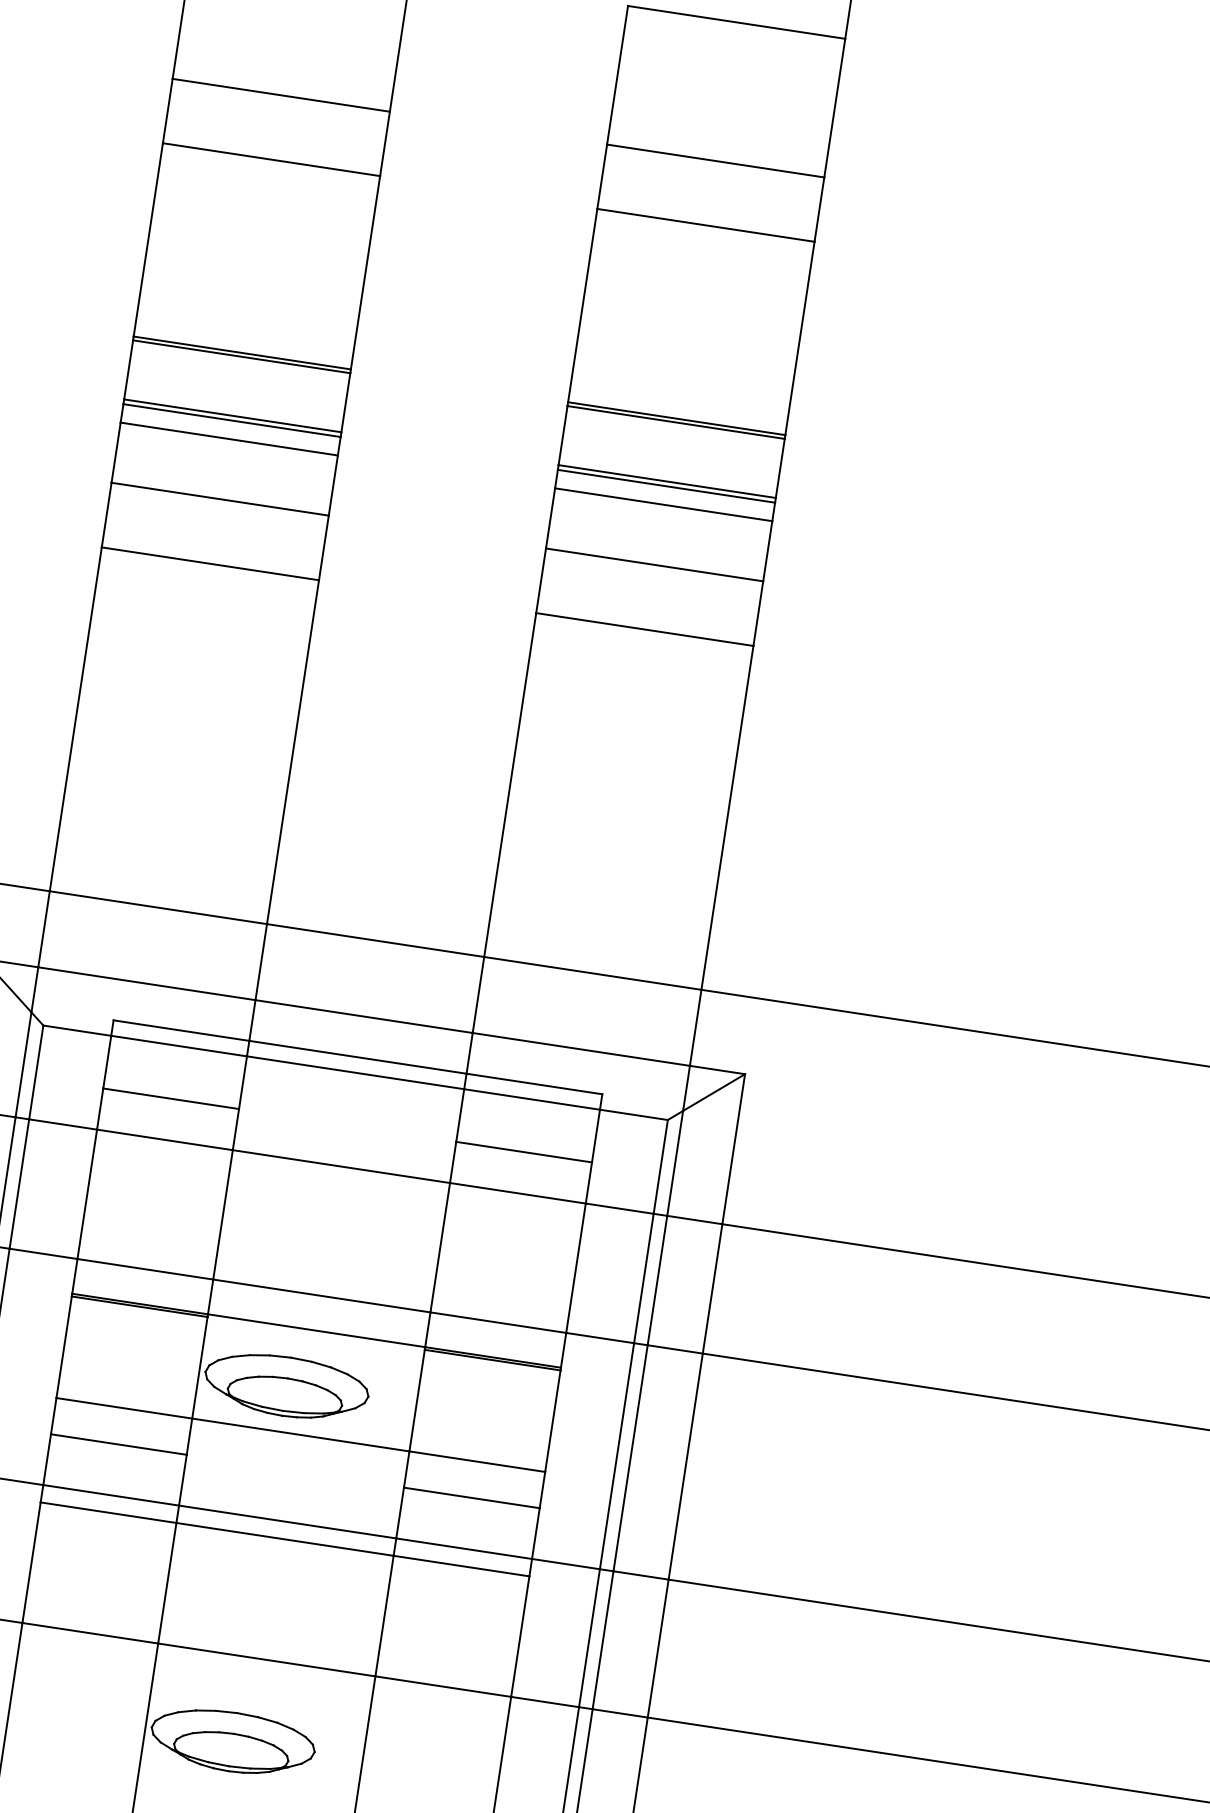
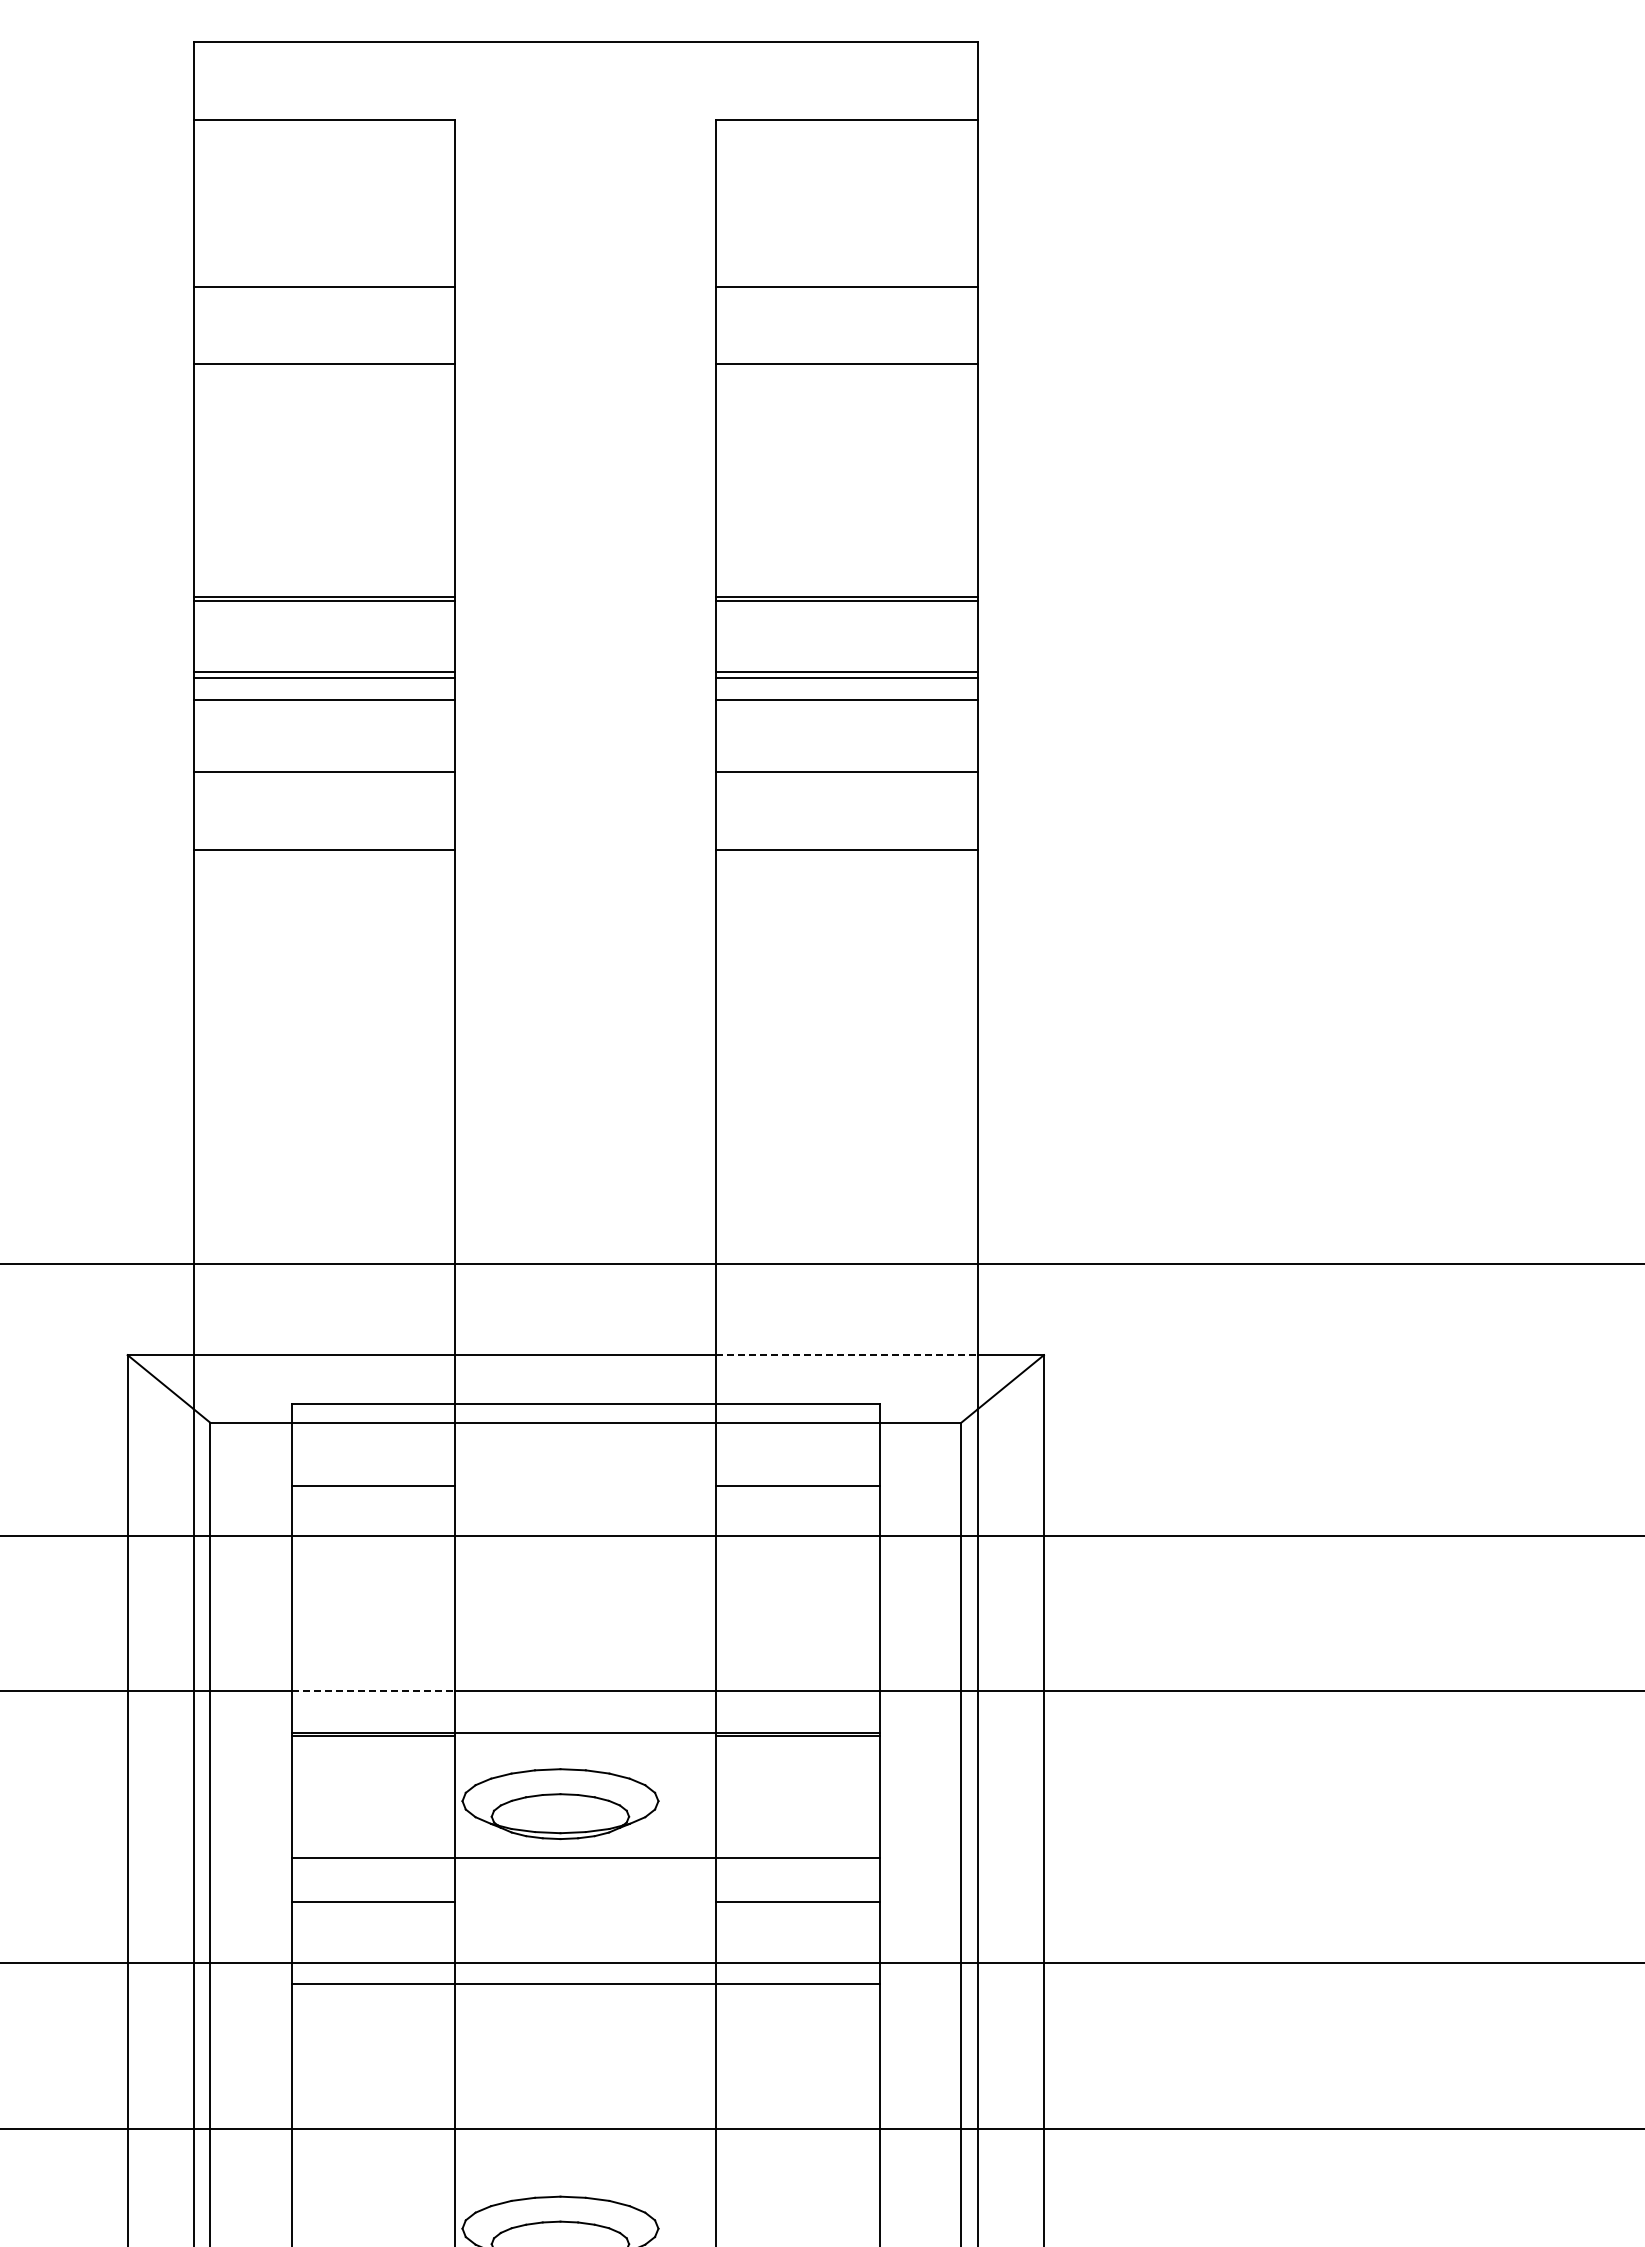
line: (581, 1049) -> (847, 1355), solid -> dashed
line: (145, 1269) -> (373, 1691), solid -> dashed

